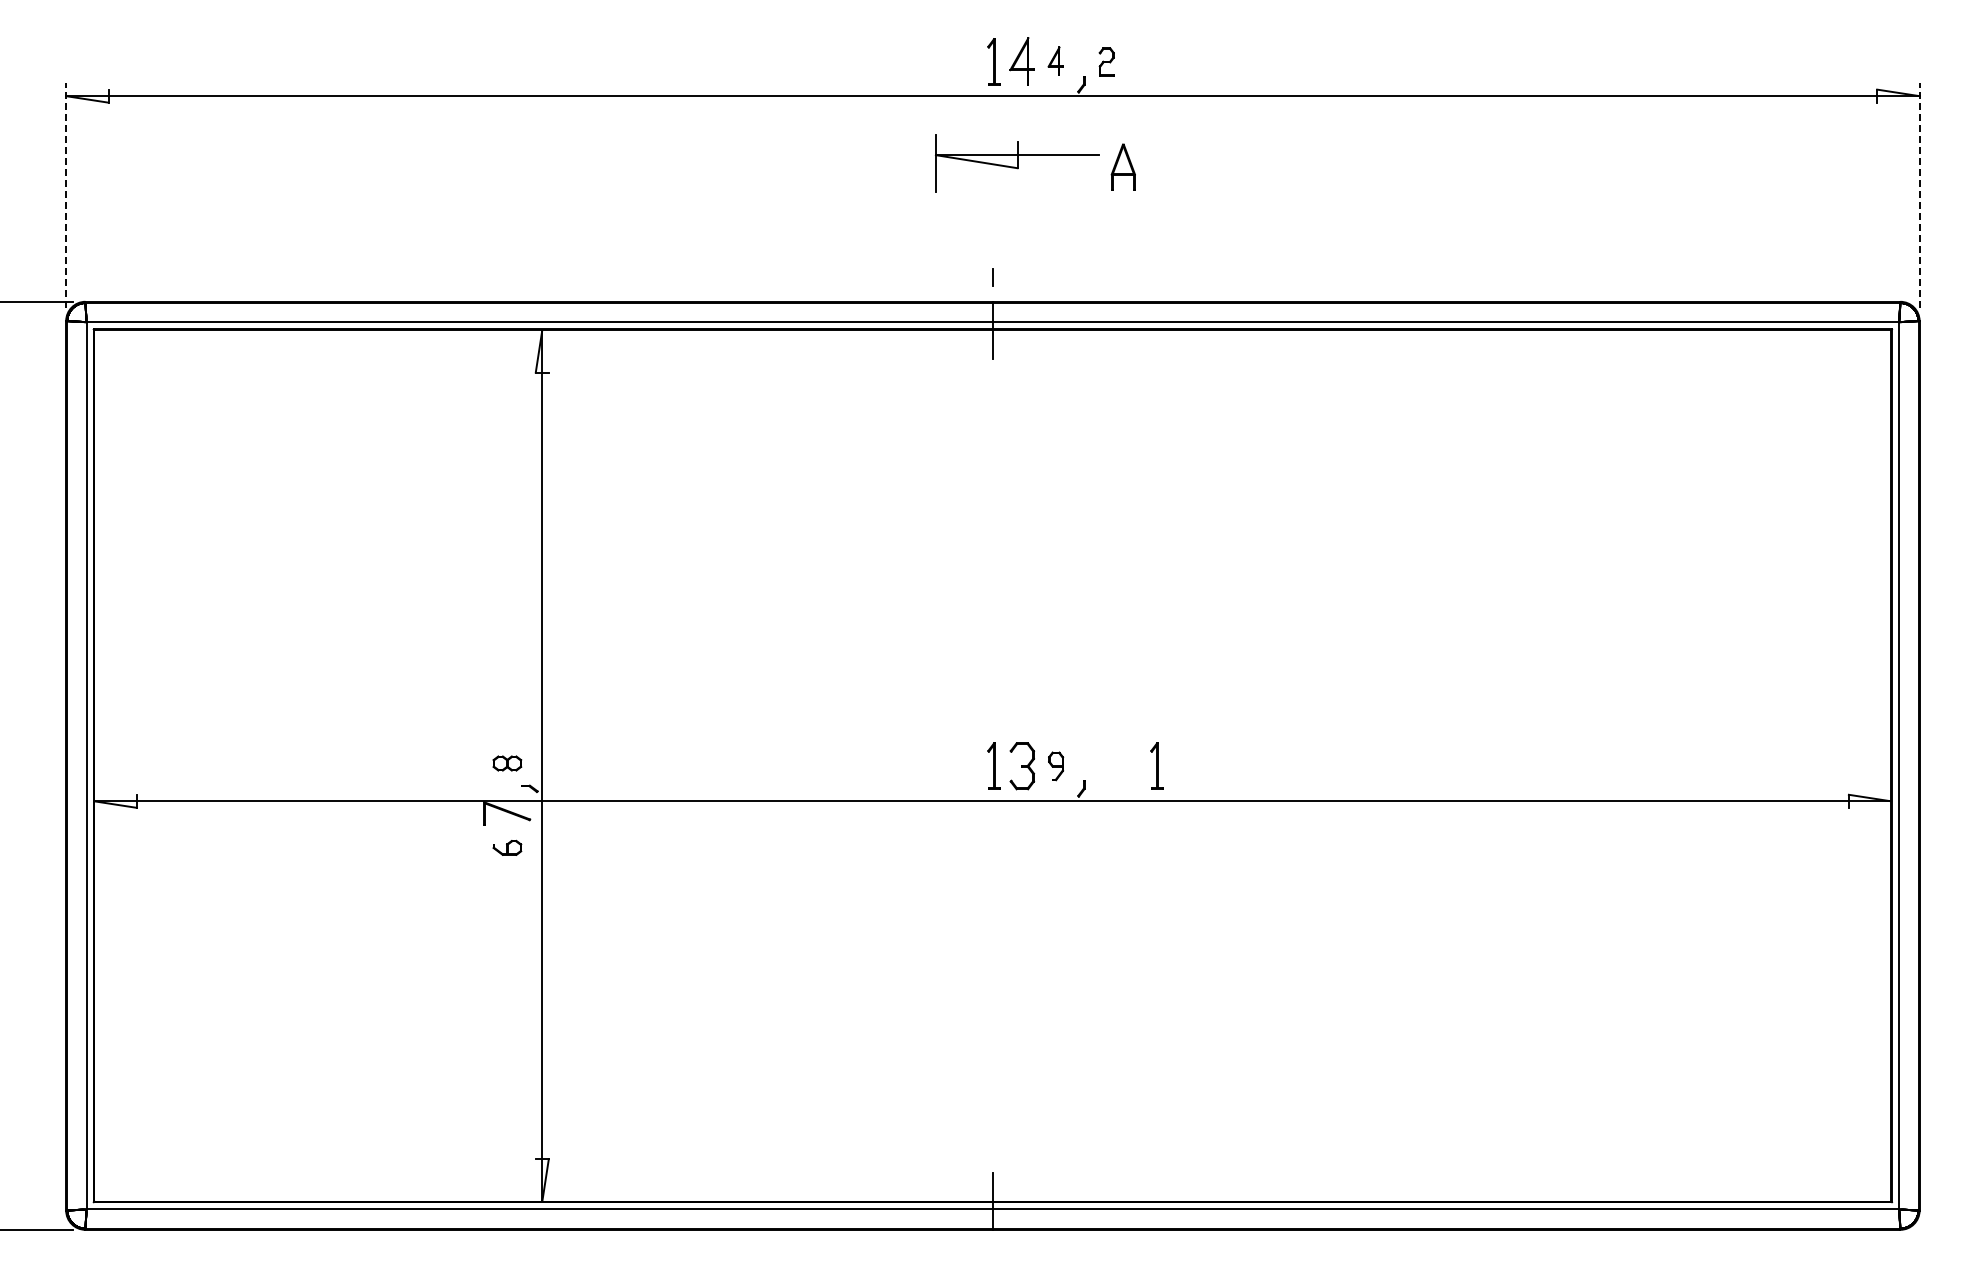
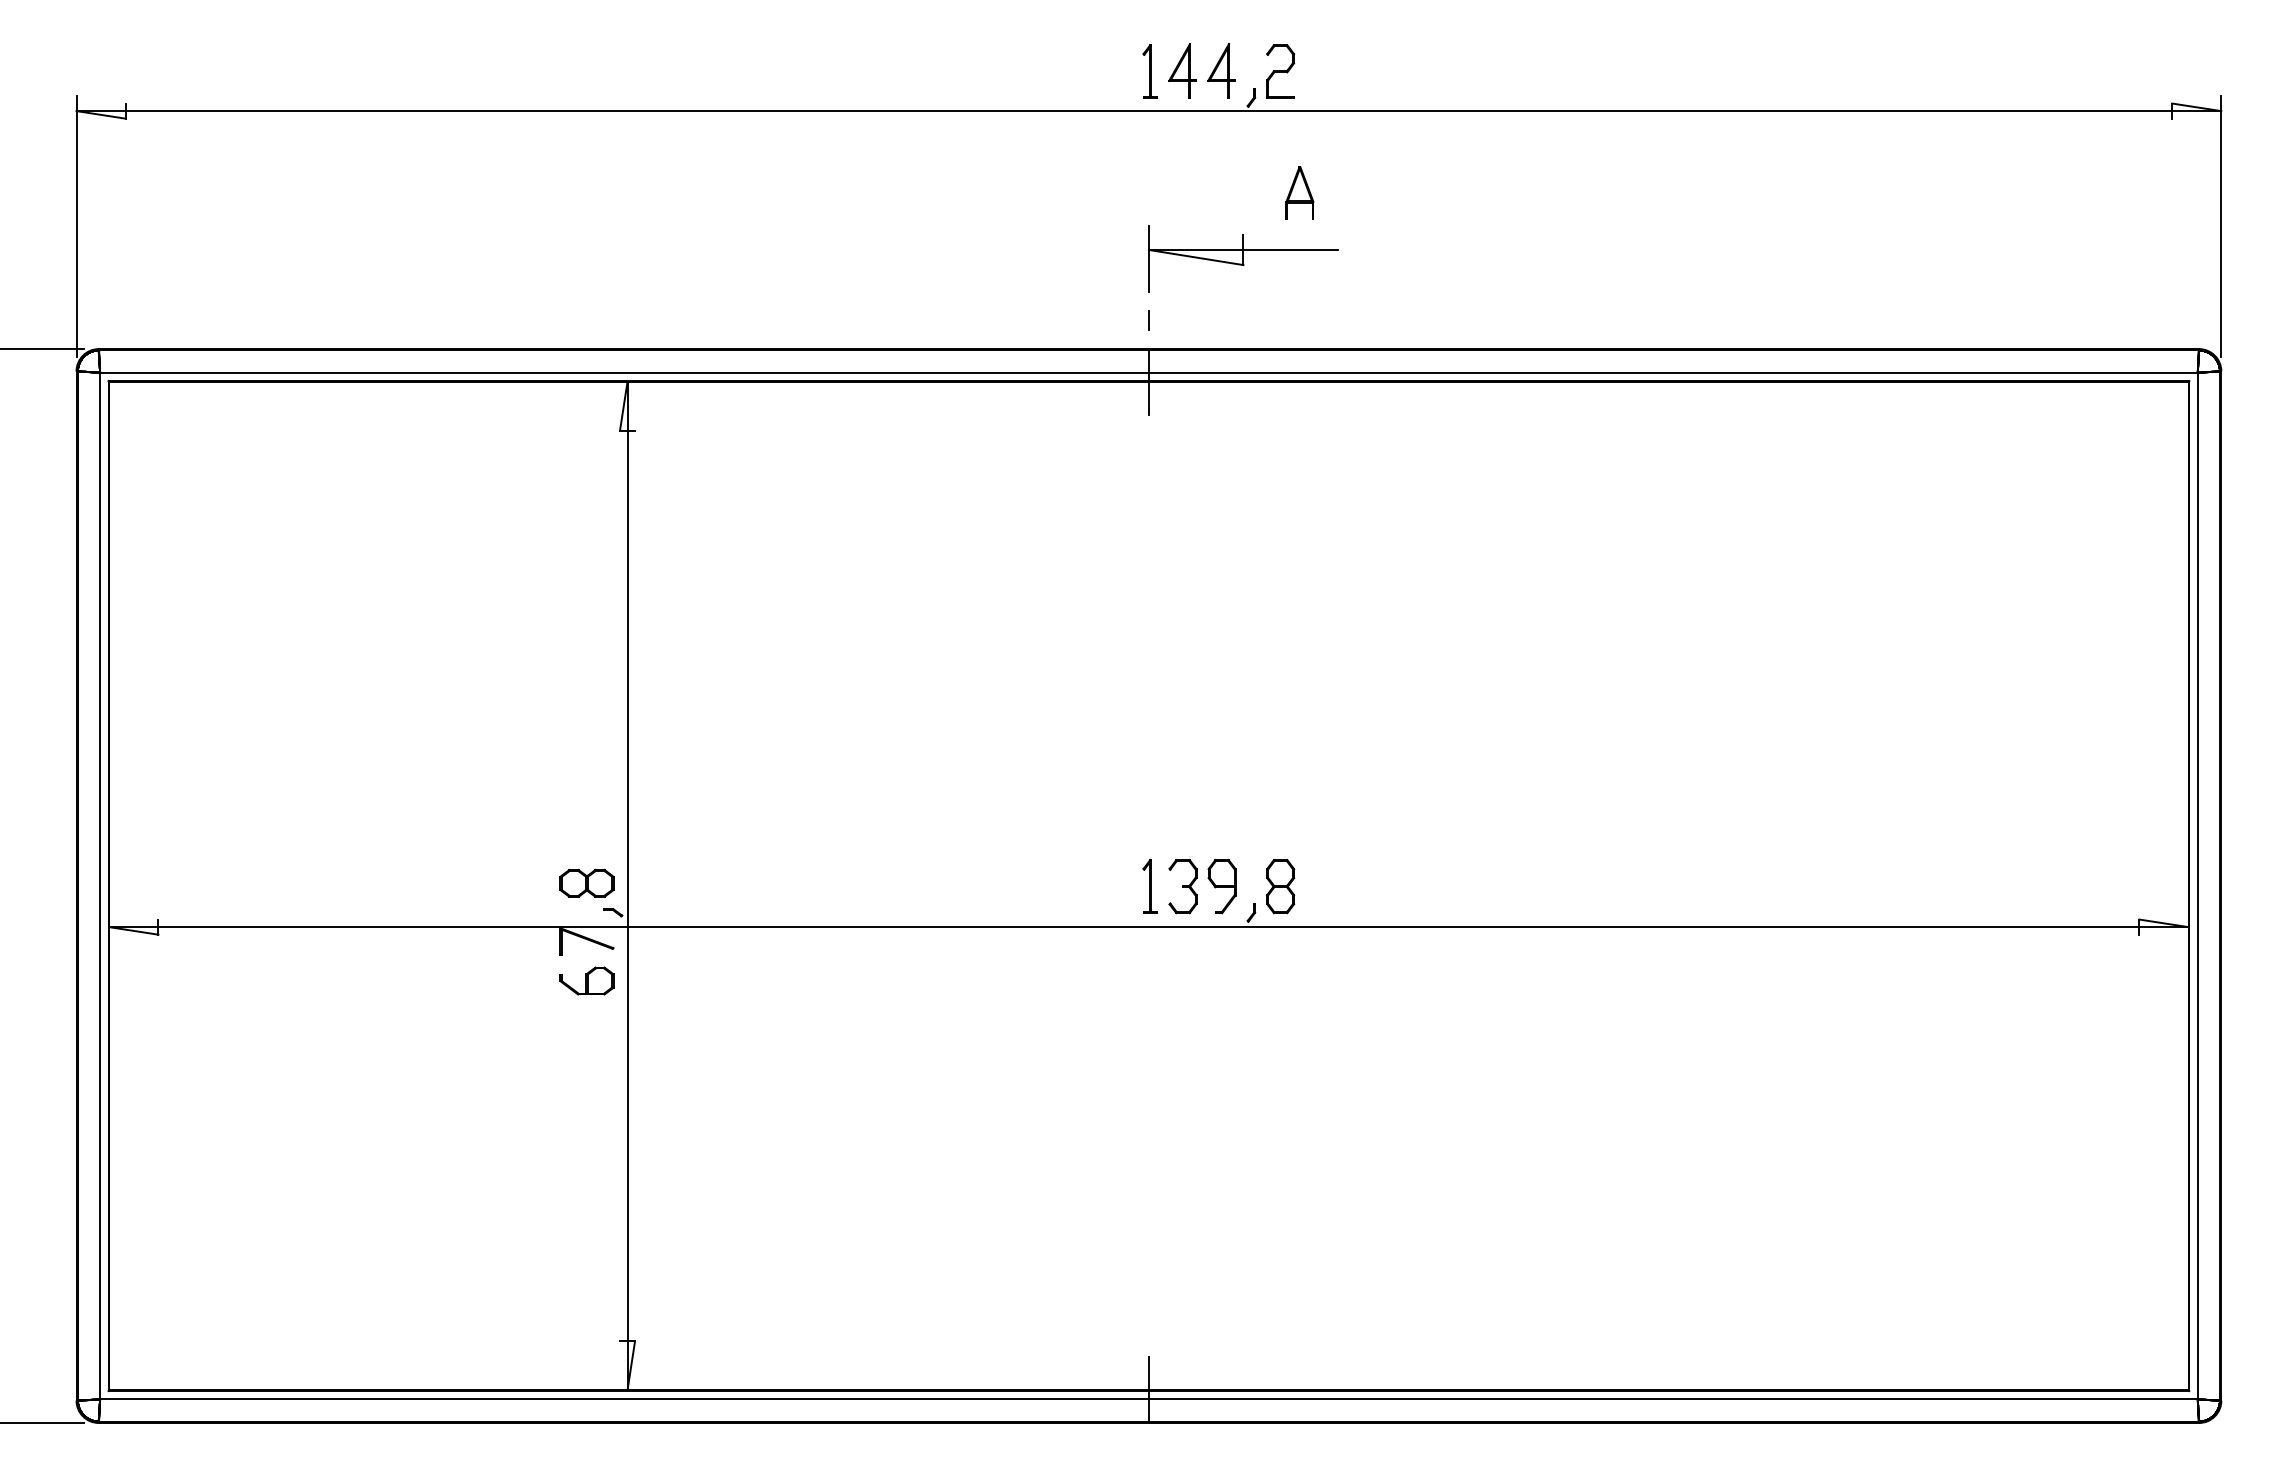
part: (1055, 61) -> (1221, 71), size x1.67
part: (1106, 61) -> (1280, 71), size x1.67
part: (1017, 163) -> (1243, 259), moved
line: (66, 195) -> (76, 226), dashed -> solid
line: (1919, 195) -> (2221, 226), dashed -> solid
part: (507, 763) -> (587, 883), size x1.67
part: (1156, 765) -> (1338, 885), removed
part: (1055, 766) -> (1221, 886), size x1.67
part: (1106, 766) -> (1280, 886), added
part: (507, 847) -> (587, 980), size x1.67

